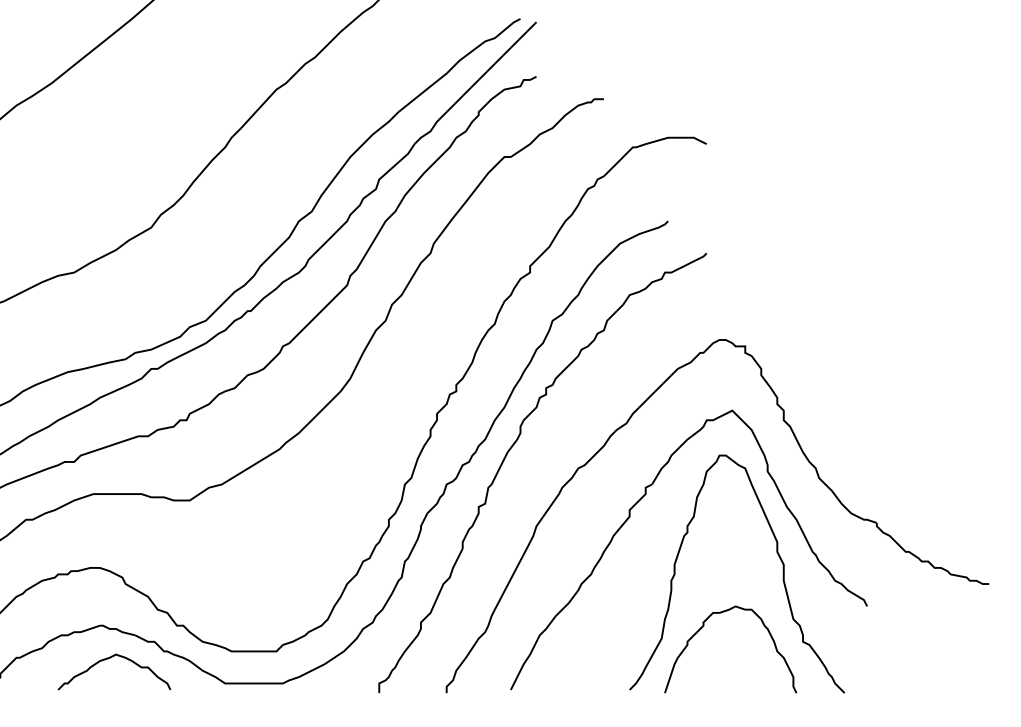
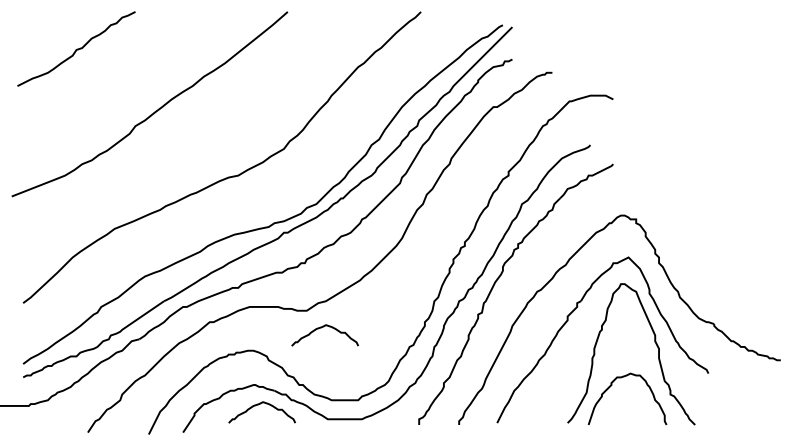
curve: (214, 530) -> (321, 328), added

